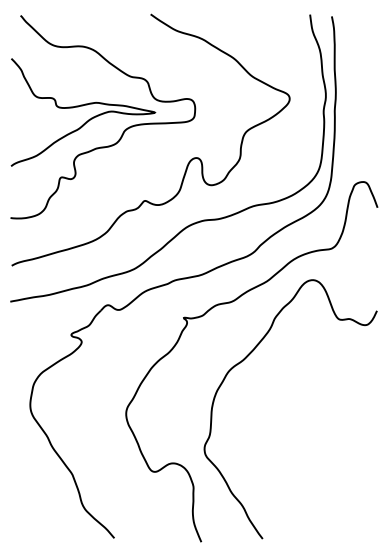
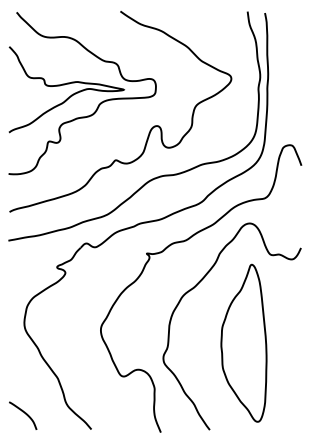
part: (305, 430) -> (243, 343), added
curve: (30, 518) -> (24, 413), added

